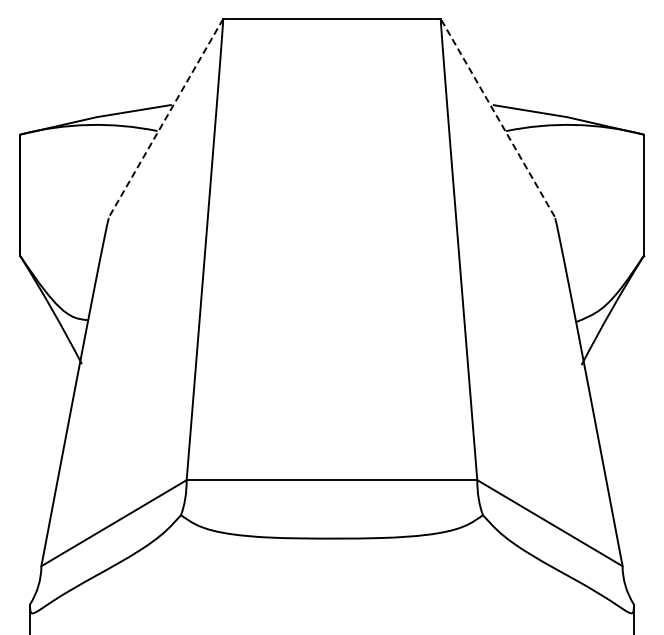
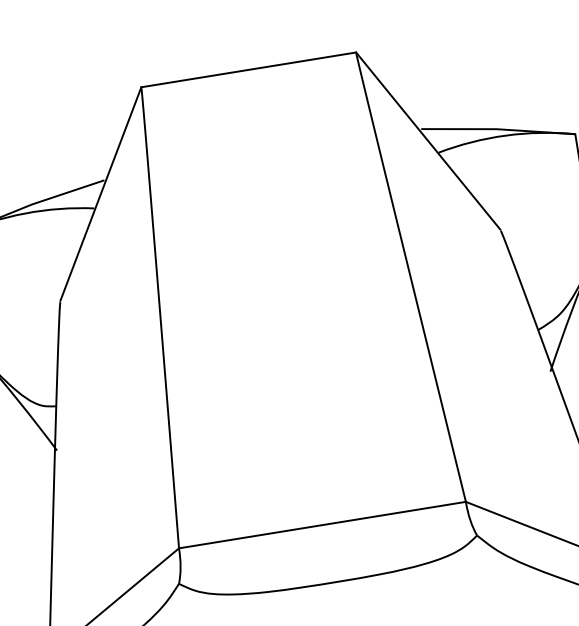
line: (497, 117) -> (427, 140), dashed -> solid
line: (165, 118) -> (100, 194), dashed -> solid

